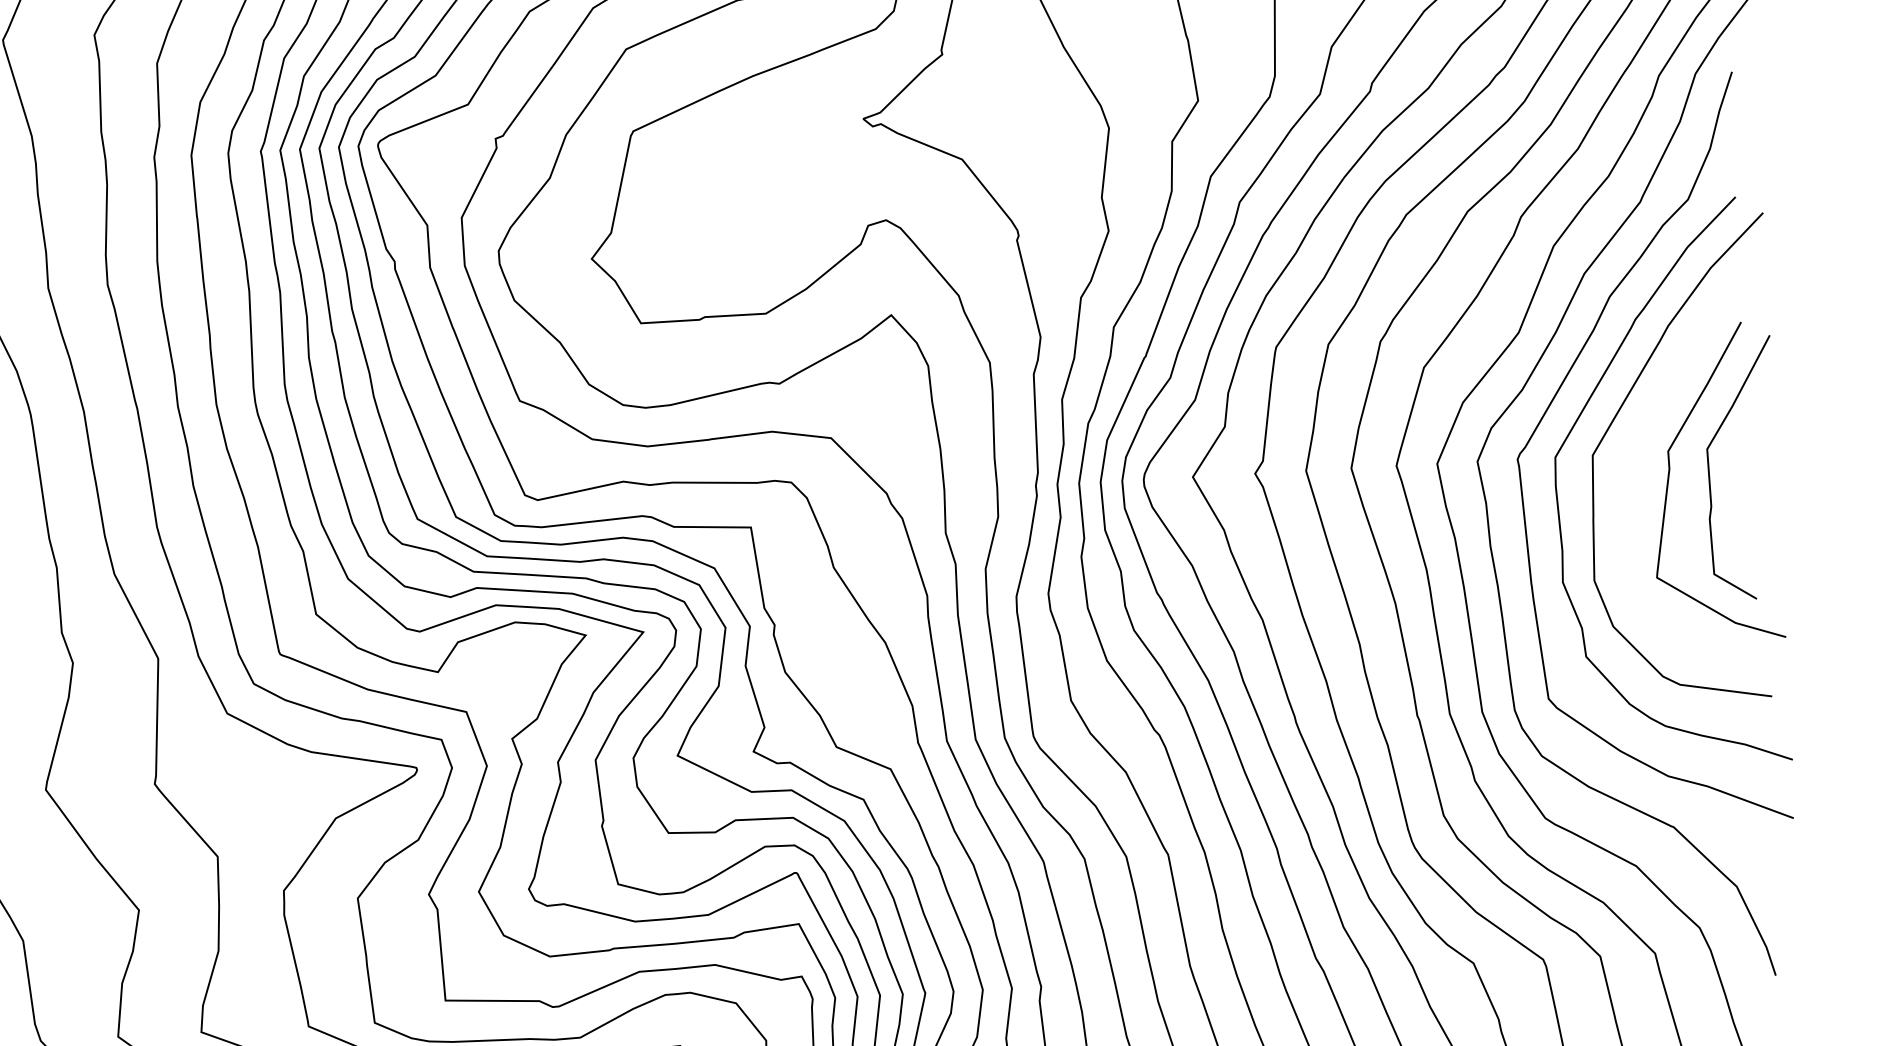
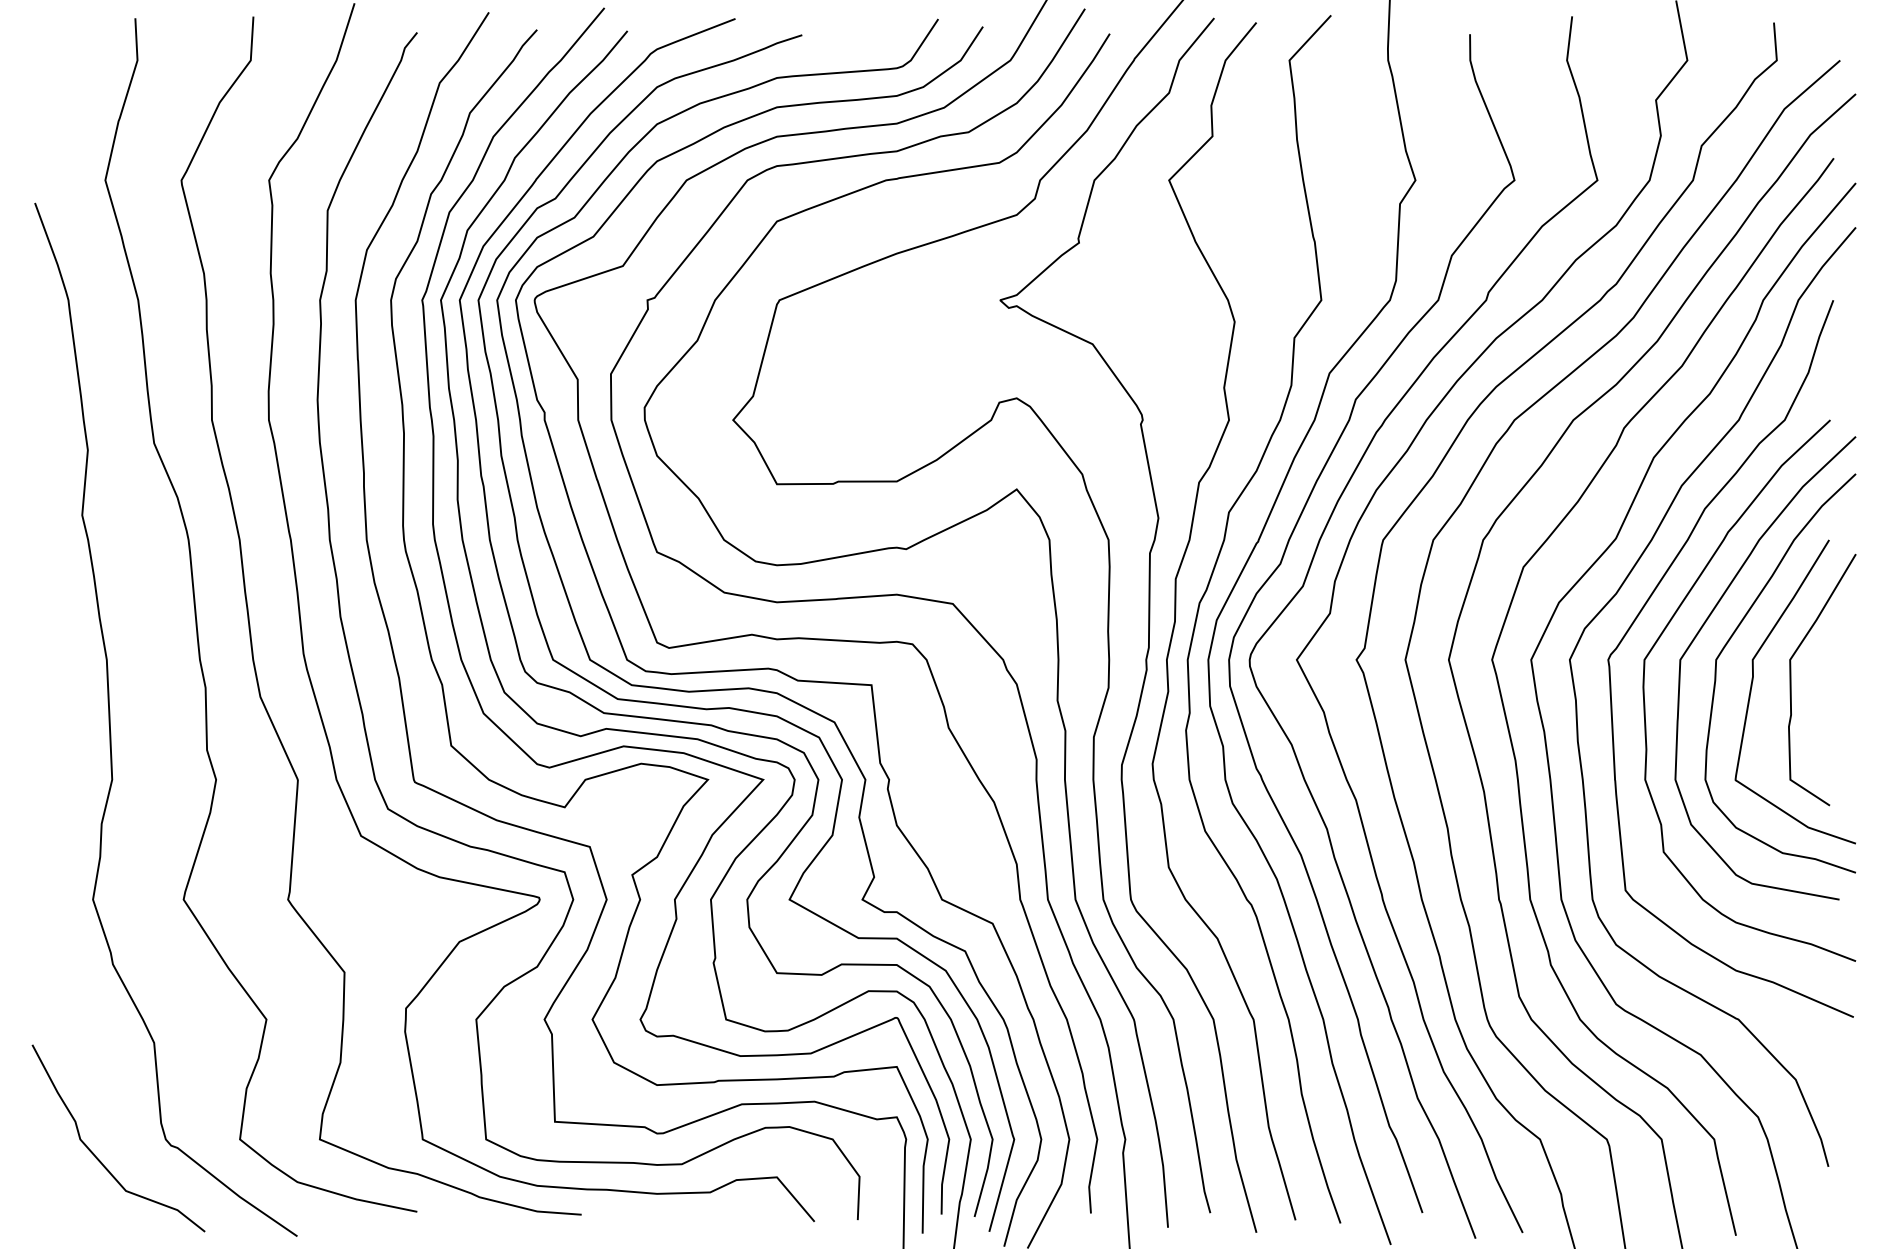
curve: (1642, 433) -> (1729, 641), added

